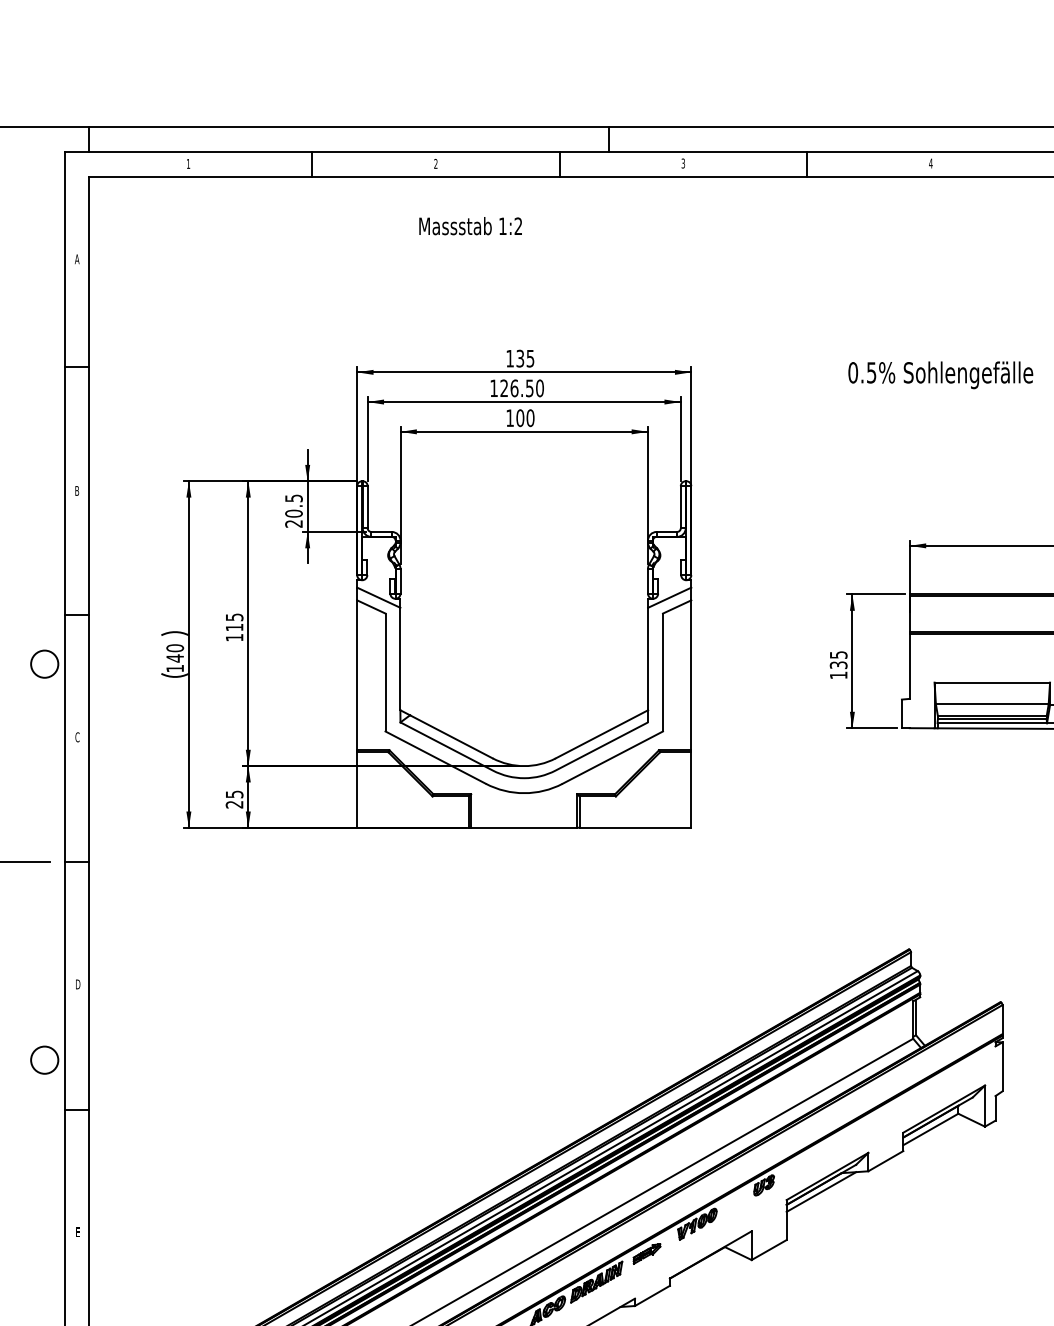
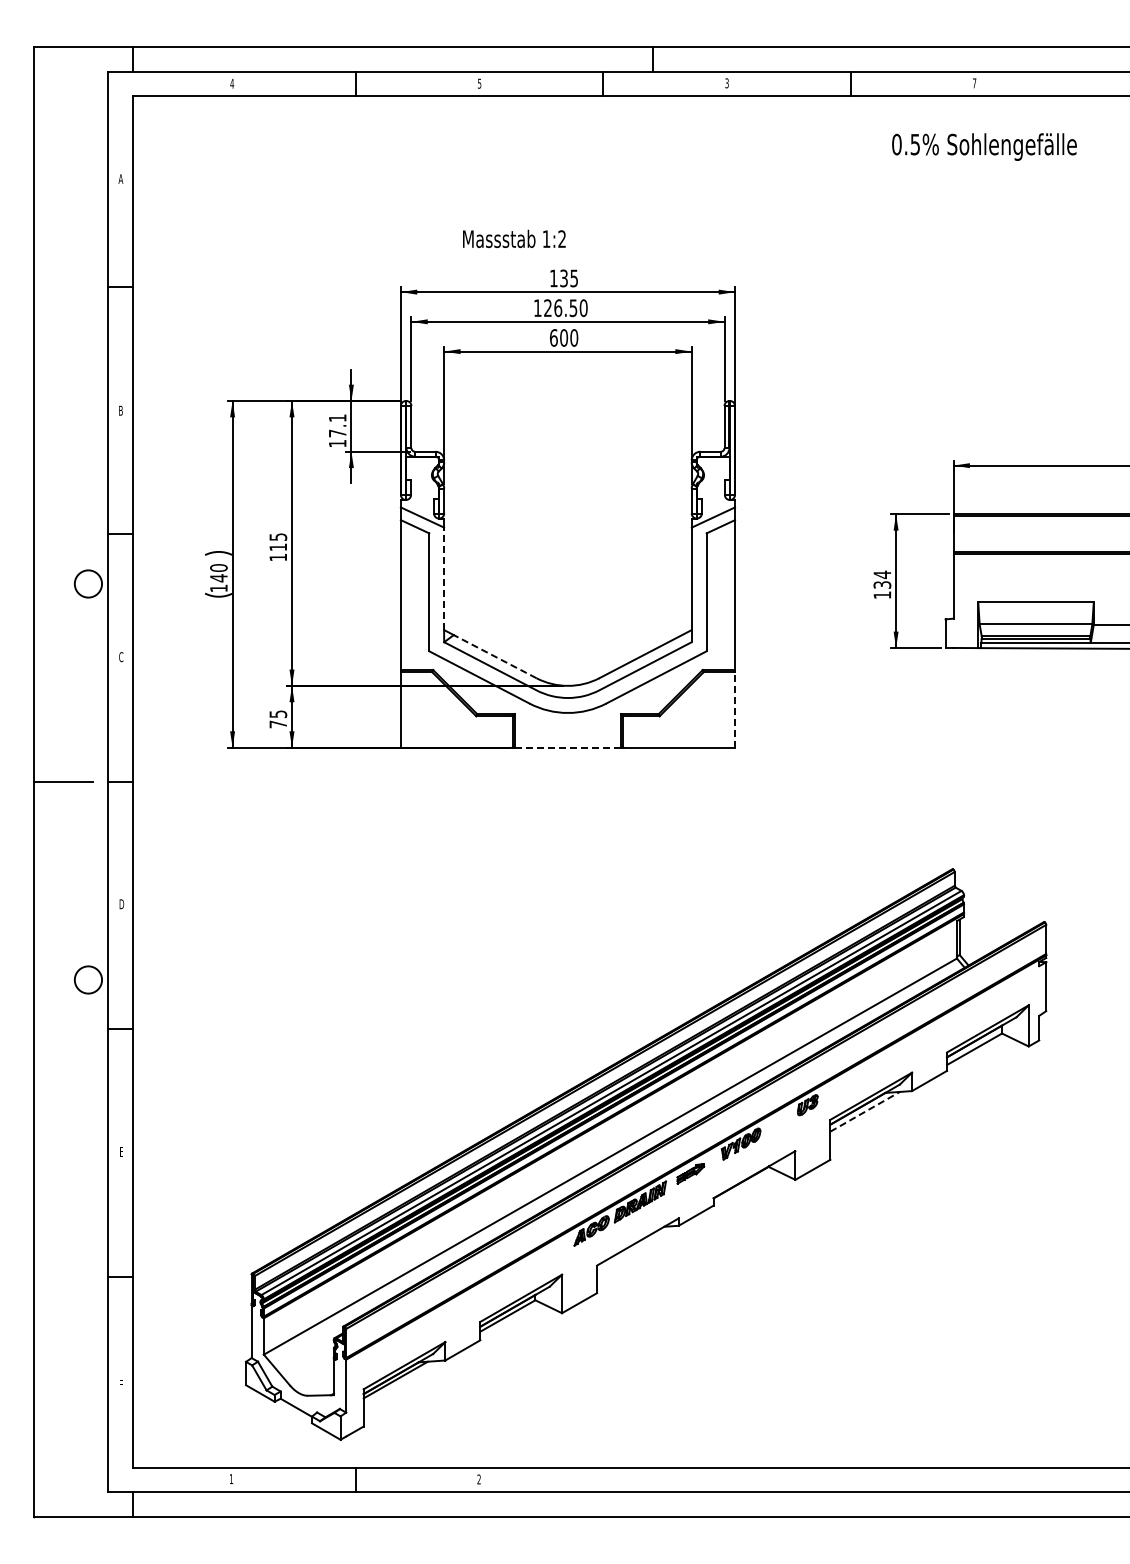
text: (188, 163) -> (232, 83), 1 -> 4
text: (435, 163) -> (479, 83), 2 -> 5
text: (930, 163) -> (974, 83), 4 -> 7
text: (470, 225) -> (514, 238), moved
text: (940, 374) -> (984, 146), moved
text: (509, 417) -> (553, 337), 100 -> 600
text: (293, 510) -> (337, 430), 20.5 -> 17.1
text: (838, 654) -> (882, 574), 135 -> 134
line: (400, 658) -> (444, 578), solid -> dashed
line: (451, 736) -> (495, 656), solid -> dashed
line: (691, 789) -> (735, 709), solid -> dashed
text: (233, 804) -> (277, 724), 25 -> 75
line: (523, 827) -> (567, 747), solid -> dashed
line: (821, 1191) -> (865, 1111), solid -> dashed

